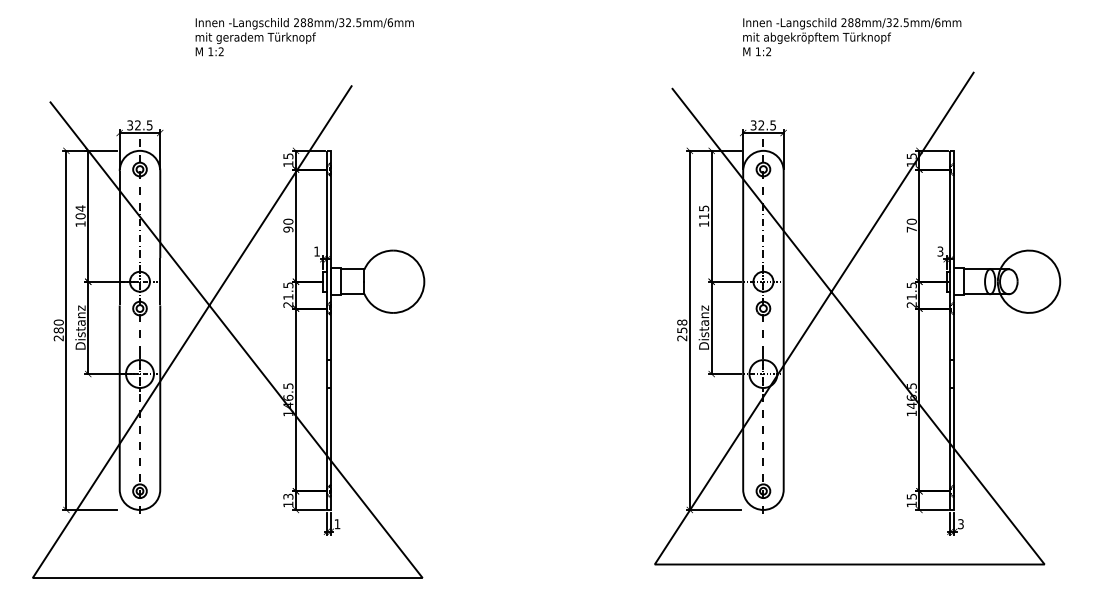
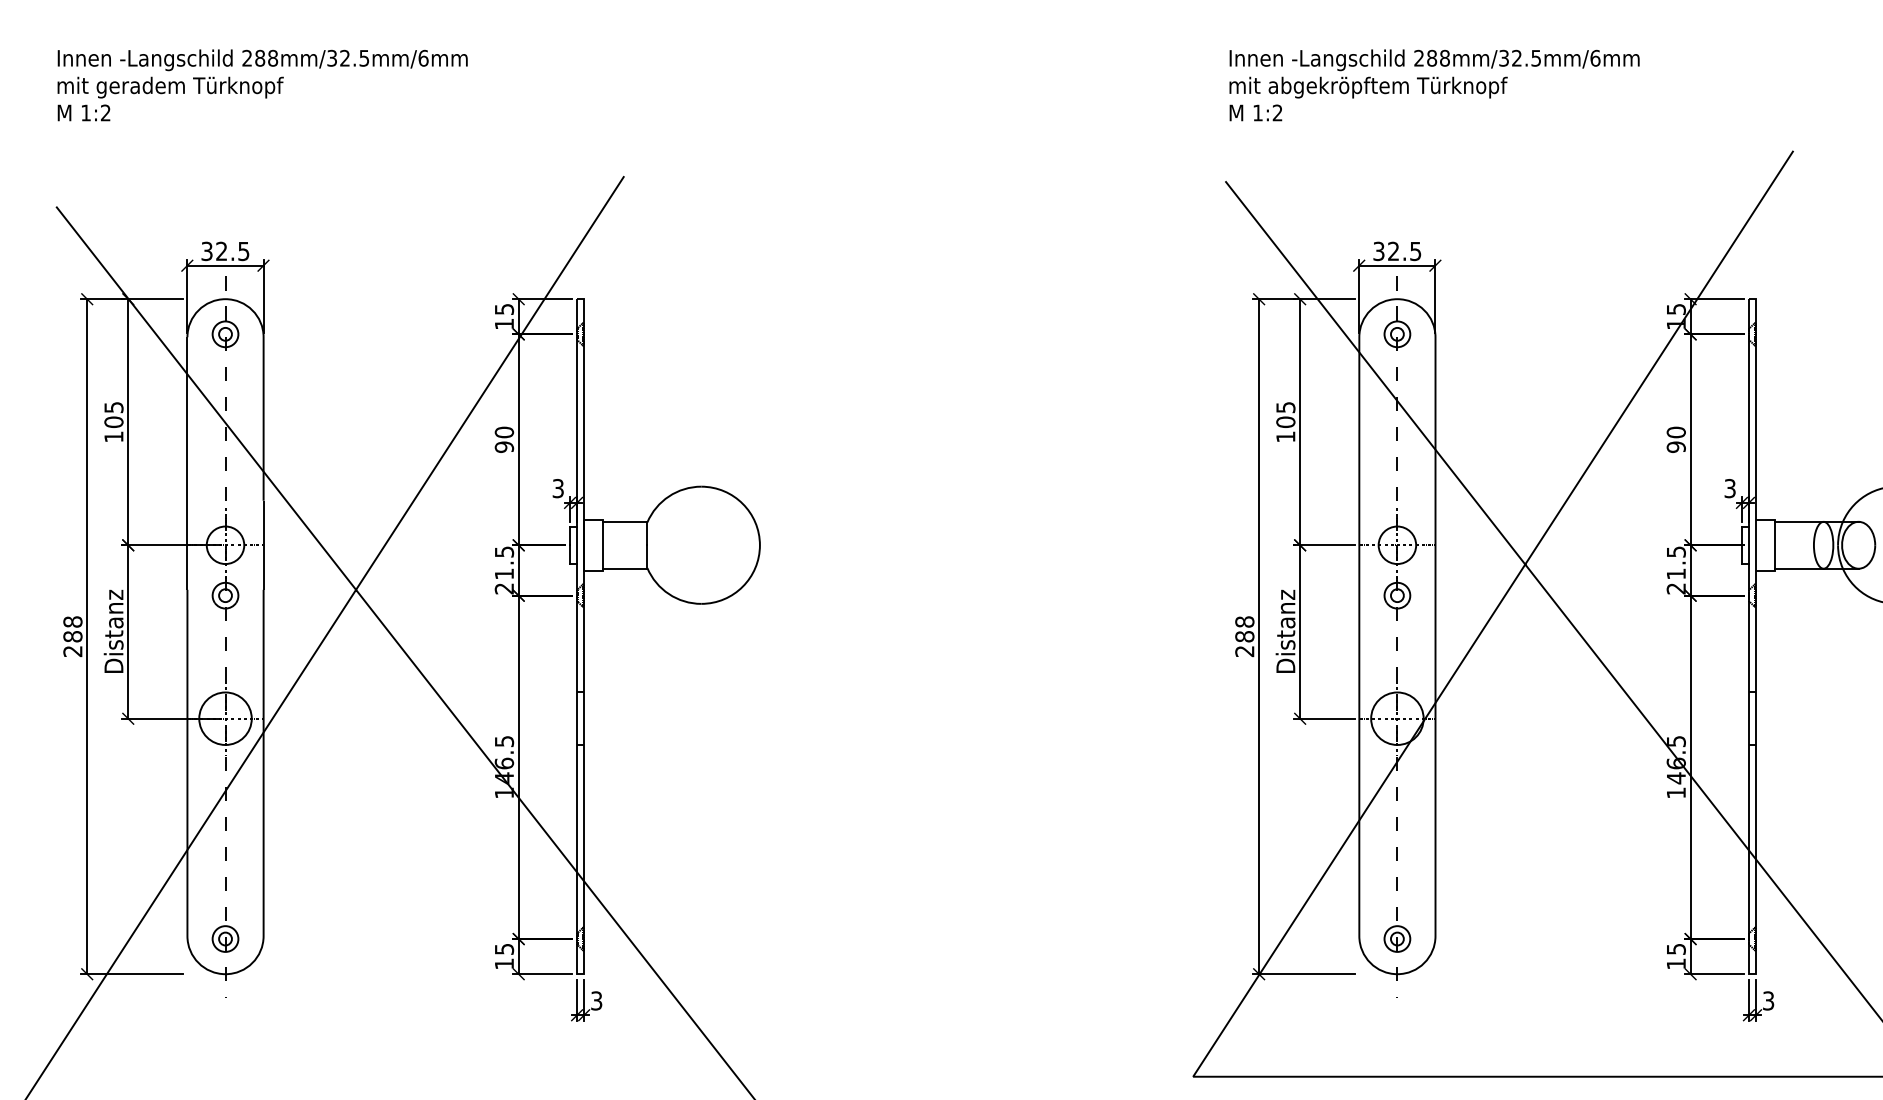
text: (304, 37) -> (262, 86), moved
text: (852, 37) -> (1435, 86), moved
text: (80, 208) -> (113, 407), 104 -> 105
text: (704, 216) -> (1286, 422), 115 -> 105
text: (911, 229) -> (1675, 447), 70 -> 90
text: (316, 251) -> (557, 488), 1 -> 3
text: (58, 322) -> (72, 621), 280 -> 288
text: (682, 330) -> (1245, 636), 258 -> 288
text: (287, 496) -> (502, 948), 13 -> 15
text: (337, 524) -> (596, 1001), 1 -> 3

